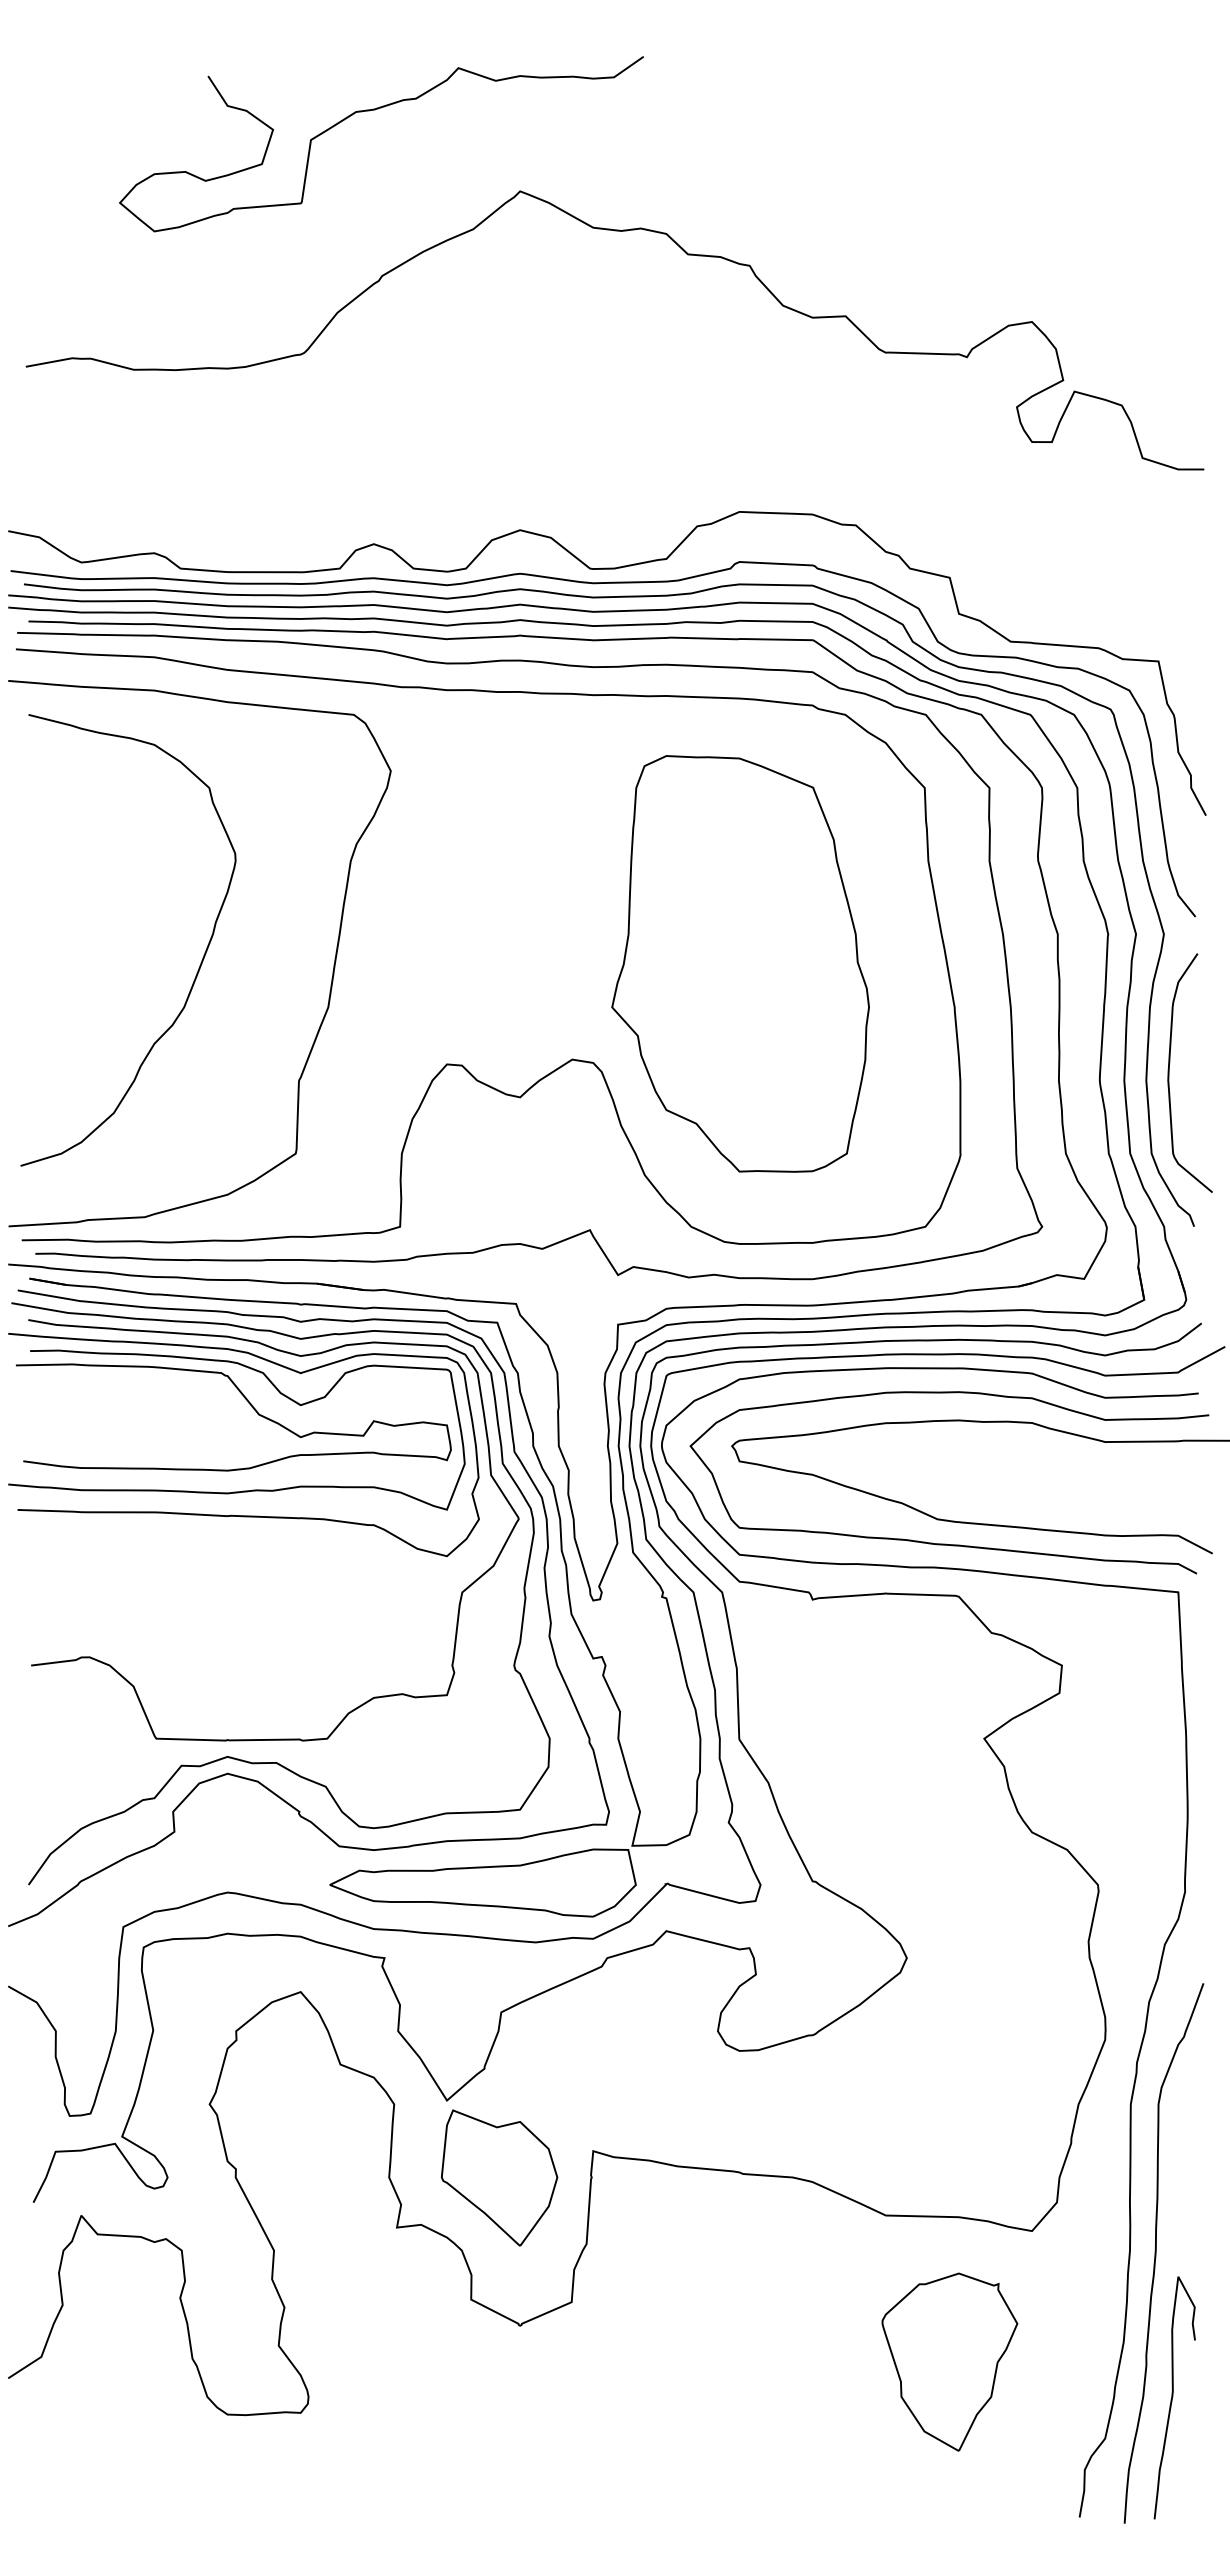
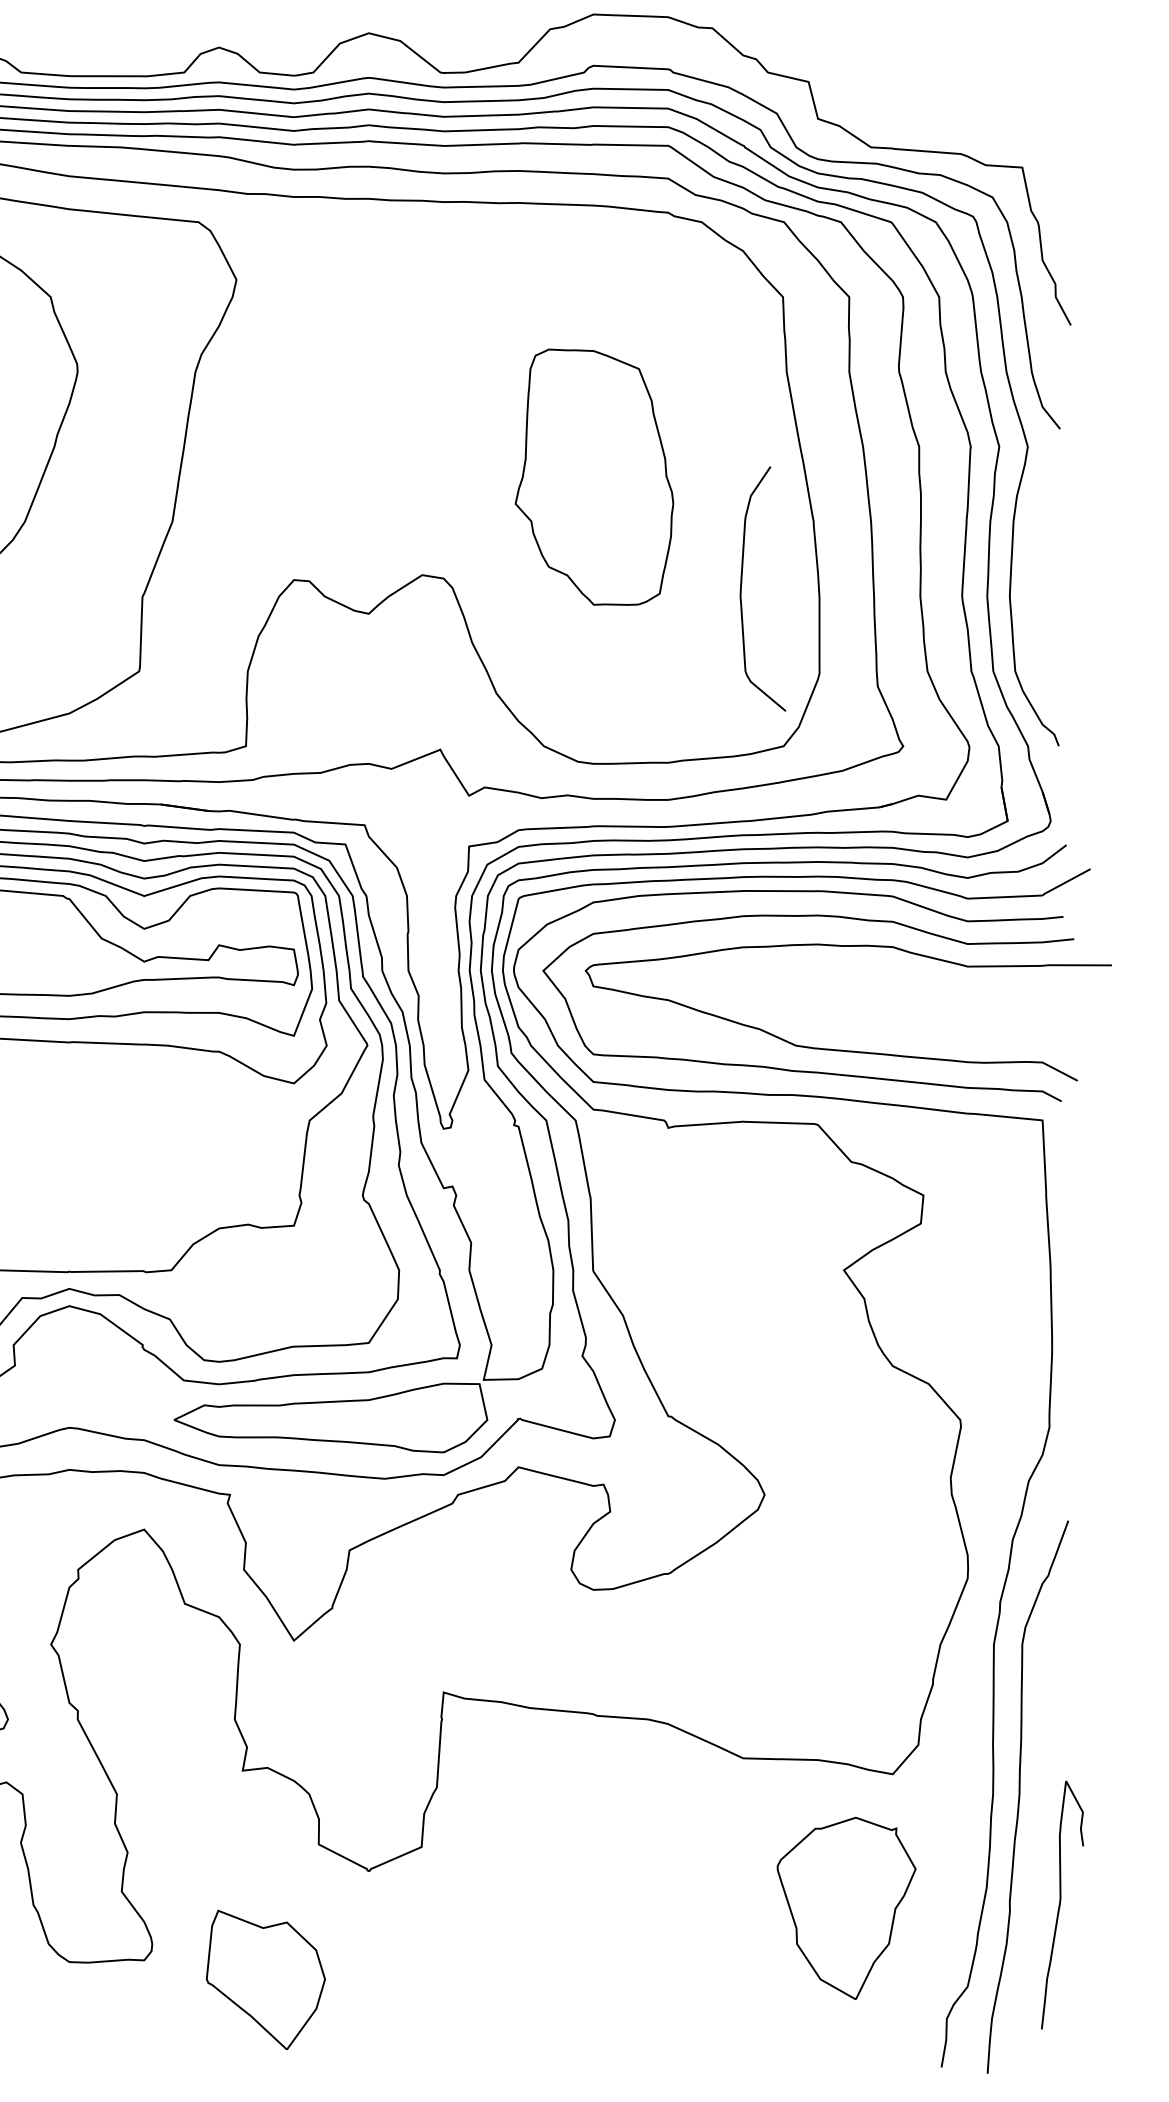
part: (740, 963) -> (594, 476), size x0.6
curve: (1169, 1072) -> (741, 588), moved
part: (499, 2177) -> (265, 1979), moved
part: (949, 2361) -> (846, 1907), moved
curve: (1173, 2397) -> (1061, 1904), moved

